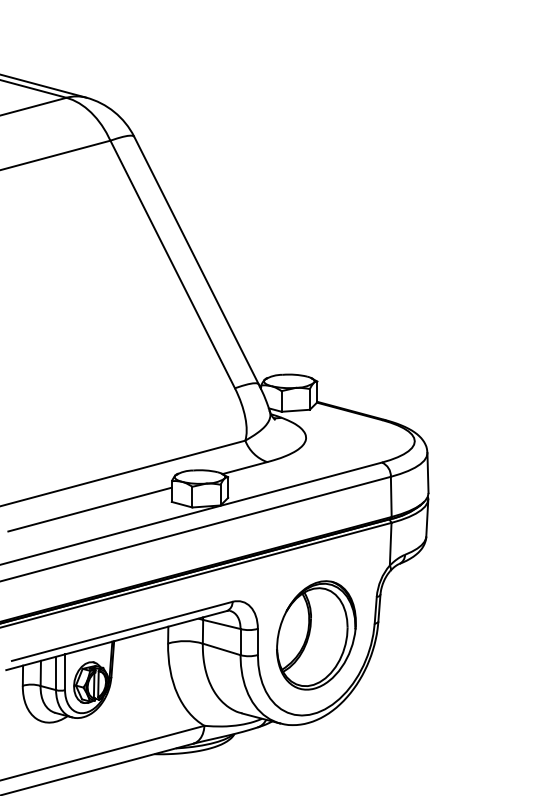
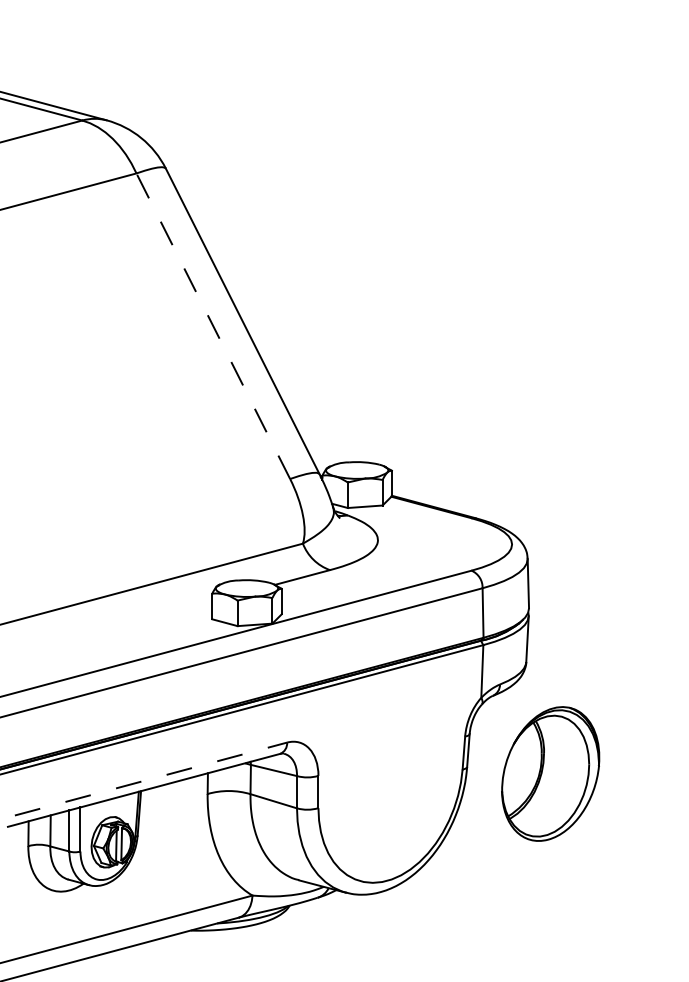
line: (172, 263) -> (213, 325), solid -> dashed
line: (90, 509) -> (111, 628), removed
line: (122, 631) -> (151, 779), solid -> dashed
part: (316, 635) -> (550, 773), moved

